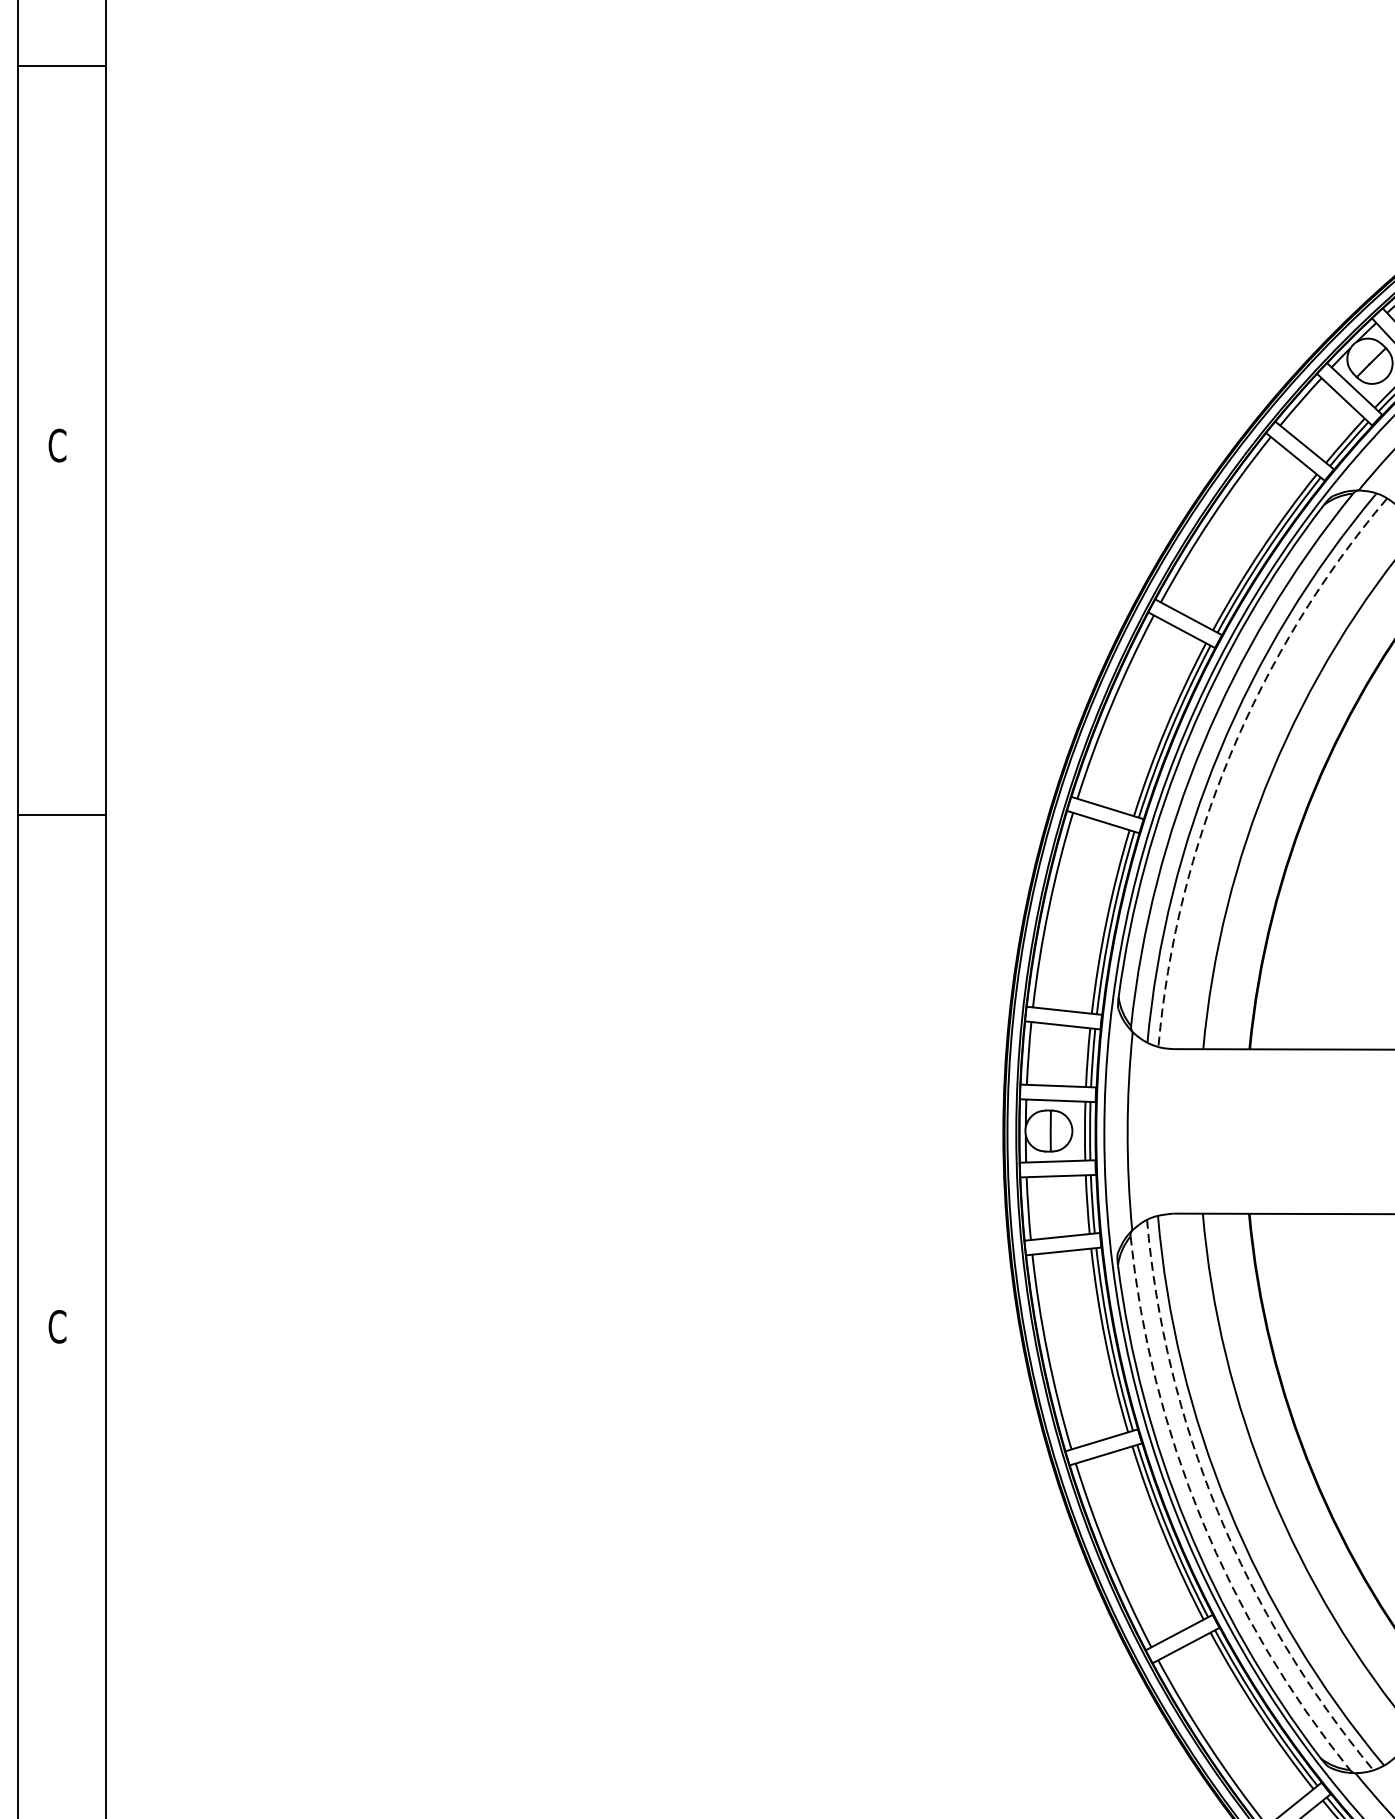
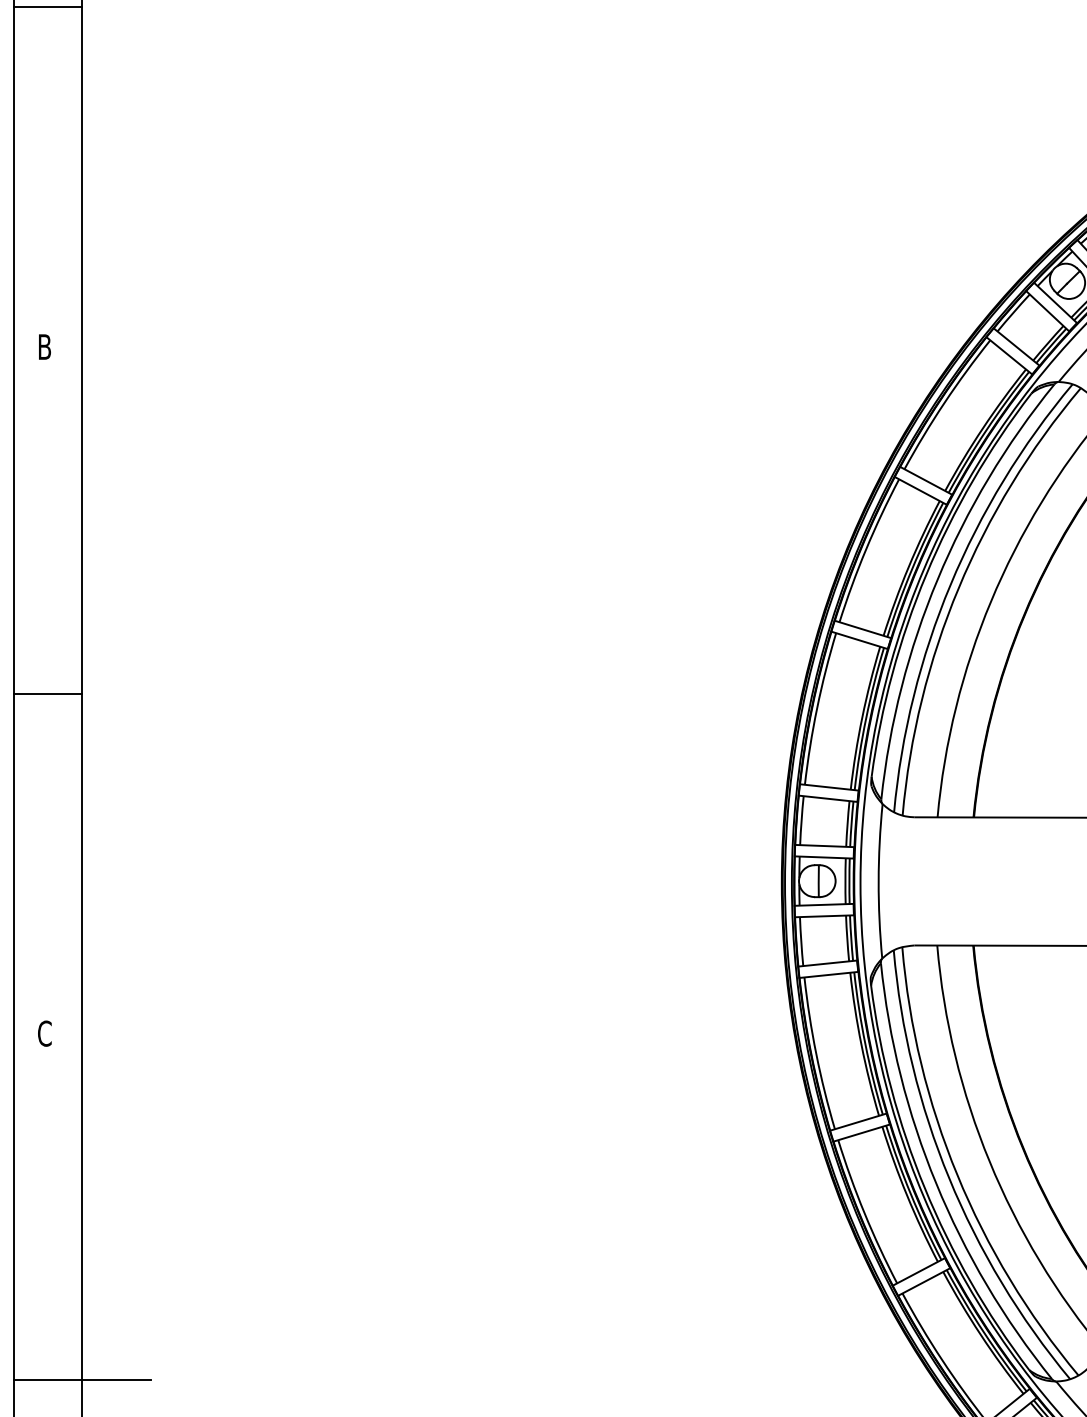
line: (60, 66) -> (47, 7), moved
text: (57, 446) -> (44, 347), C -> B
arc: (1230, 755) -> (958, 588), dashed -> solid
line: (60, 814) -> (47, 693), moved
arc: (1218, 1512) -> (949, 1178), dashed -> solid
arc: (1201, 1519) -> (936, 1183), dashed -> solid
line: (105, 1771) -> (82, 1380), added

